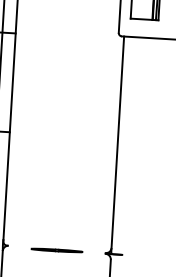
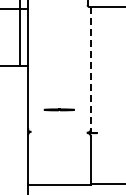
line: (117, 145) -> (90, 70), solid -> dashed
line: (55, 249) -> (58, 109), moved

